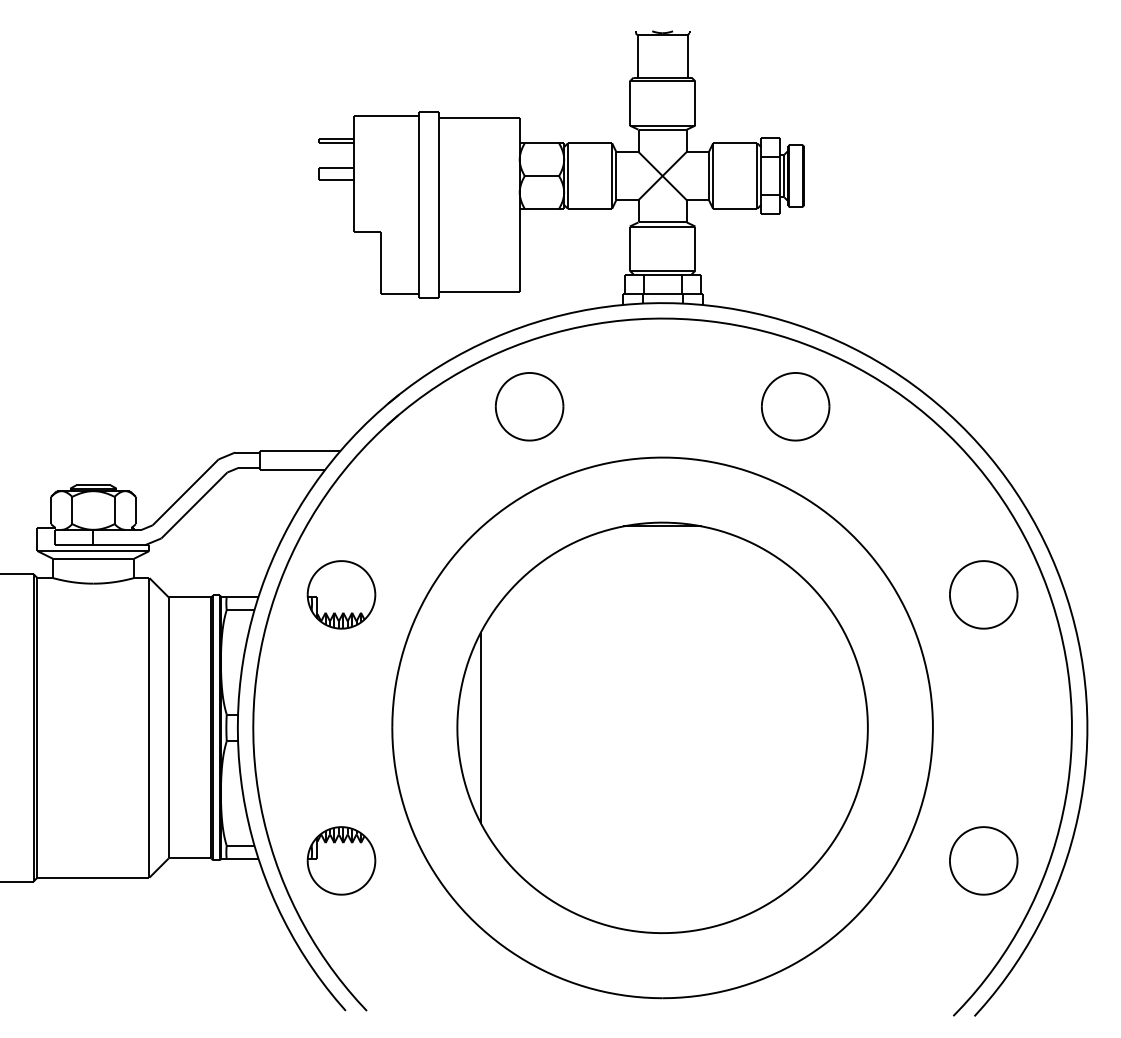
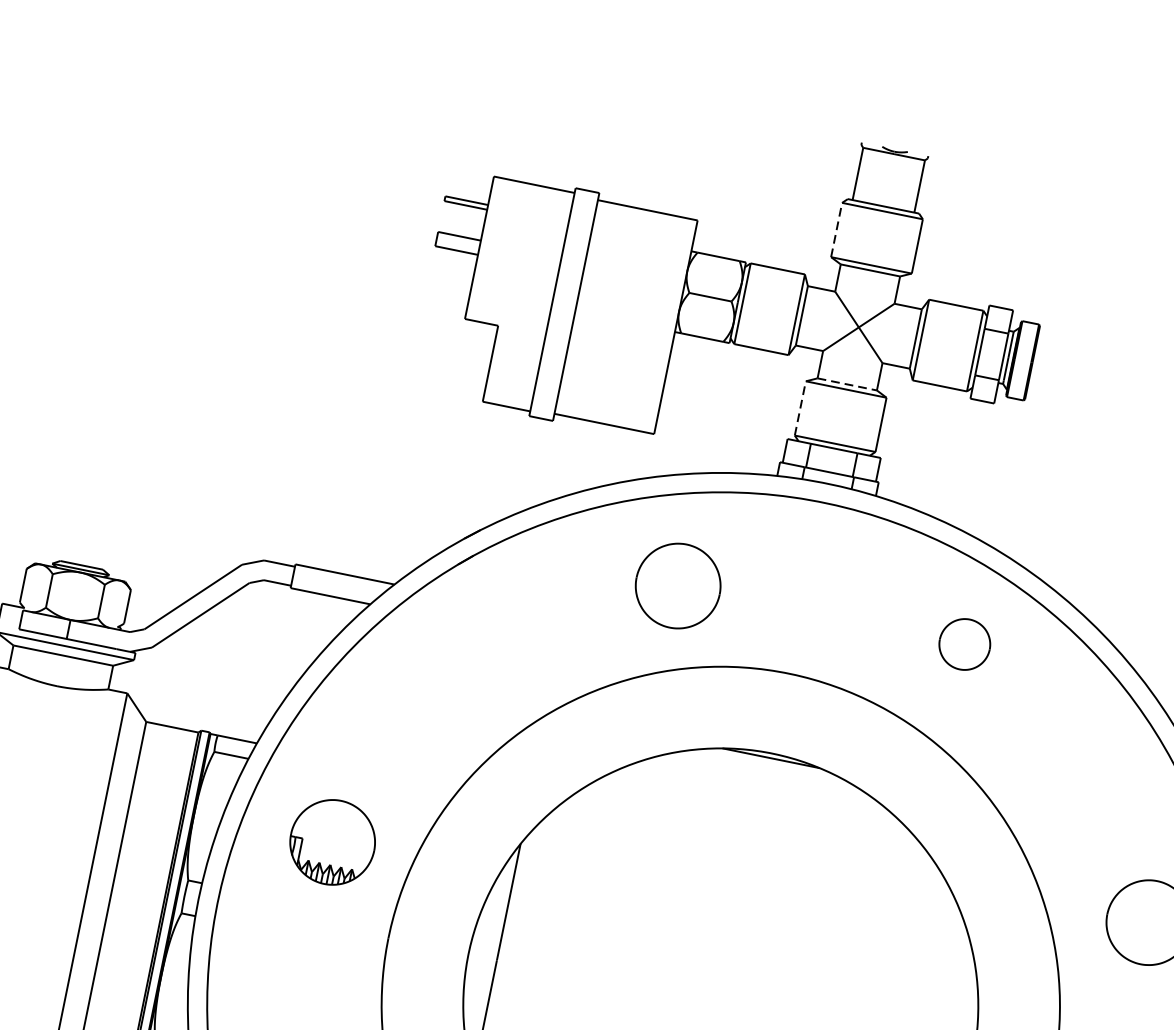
line: (629, 103) -> (836, 229), solid -> dashed
line: (663, 222) -> (848, 384), solid -> dashed
line: (629, 248) -> (799, 408), solid -> dashed
part: (529, 406) -> (678, 585), moved
part: (795, 406) -> (964, 643), size x0.6
part: (341, 594) -> (332, 841), moved

